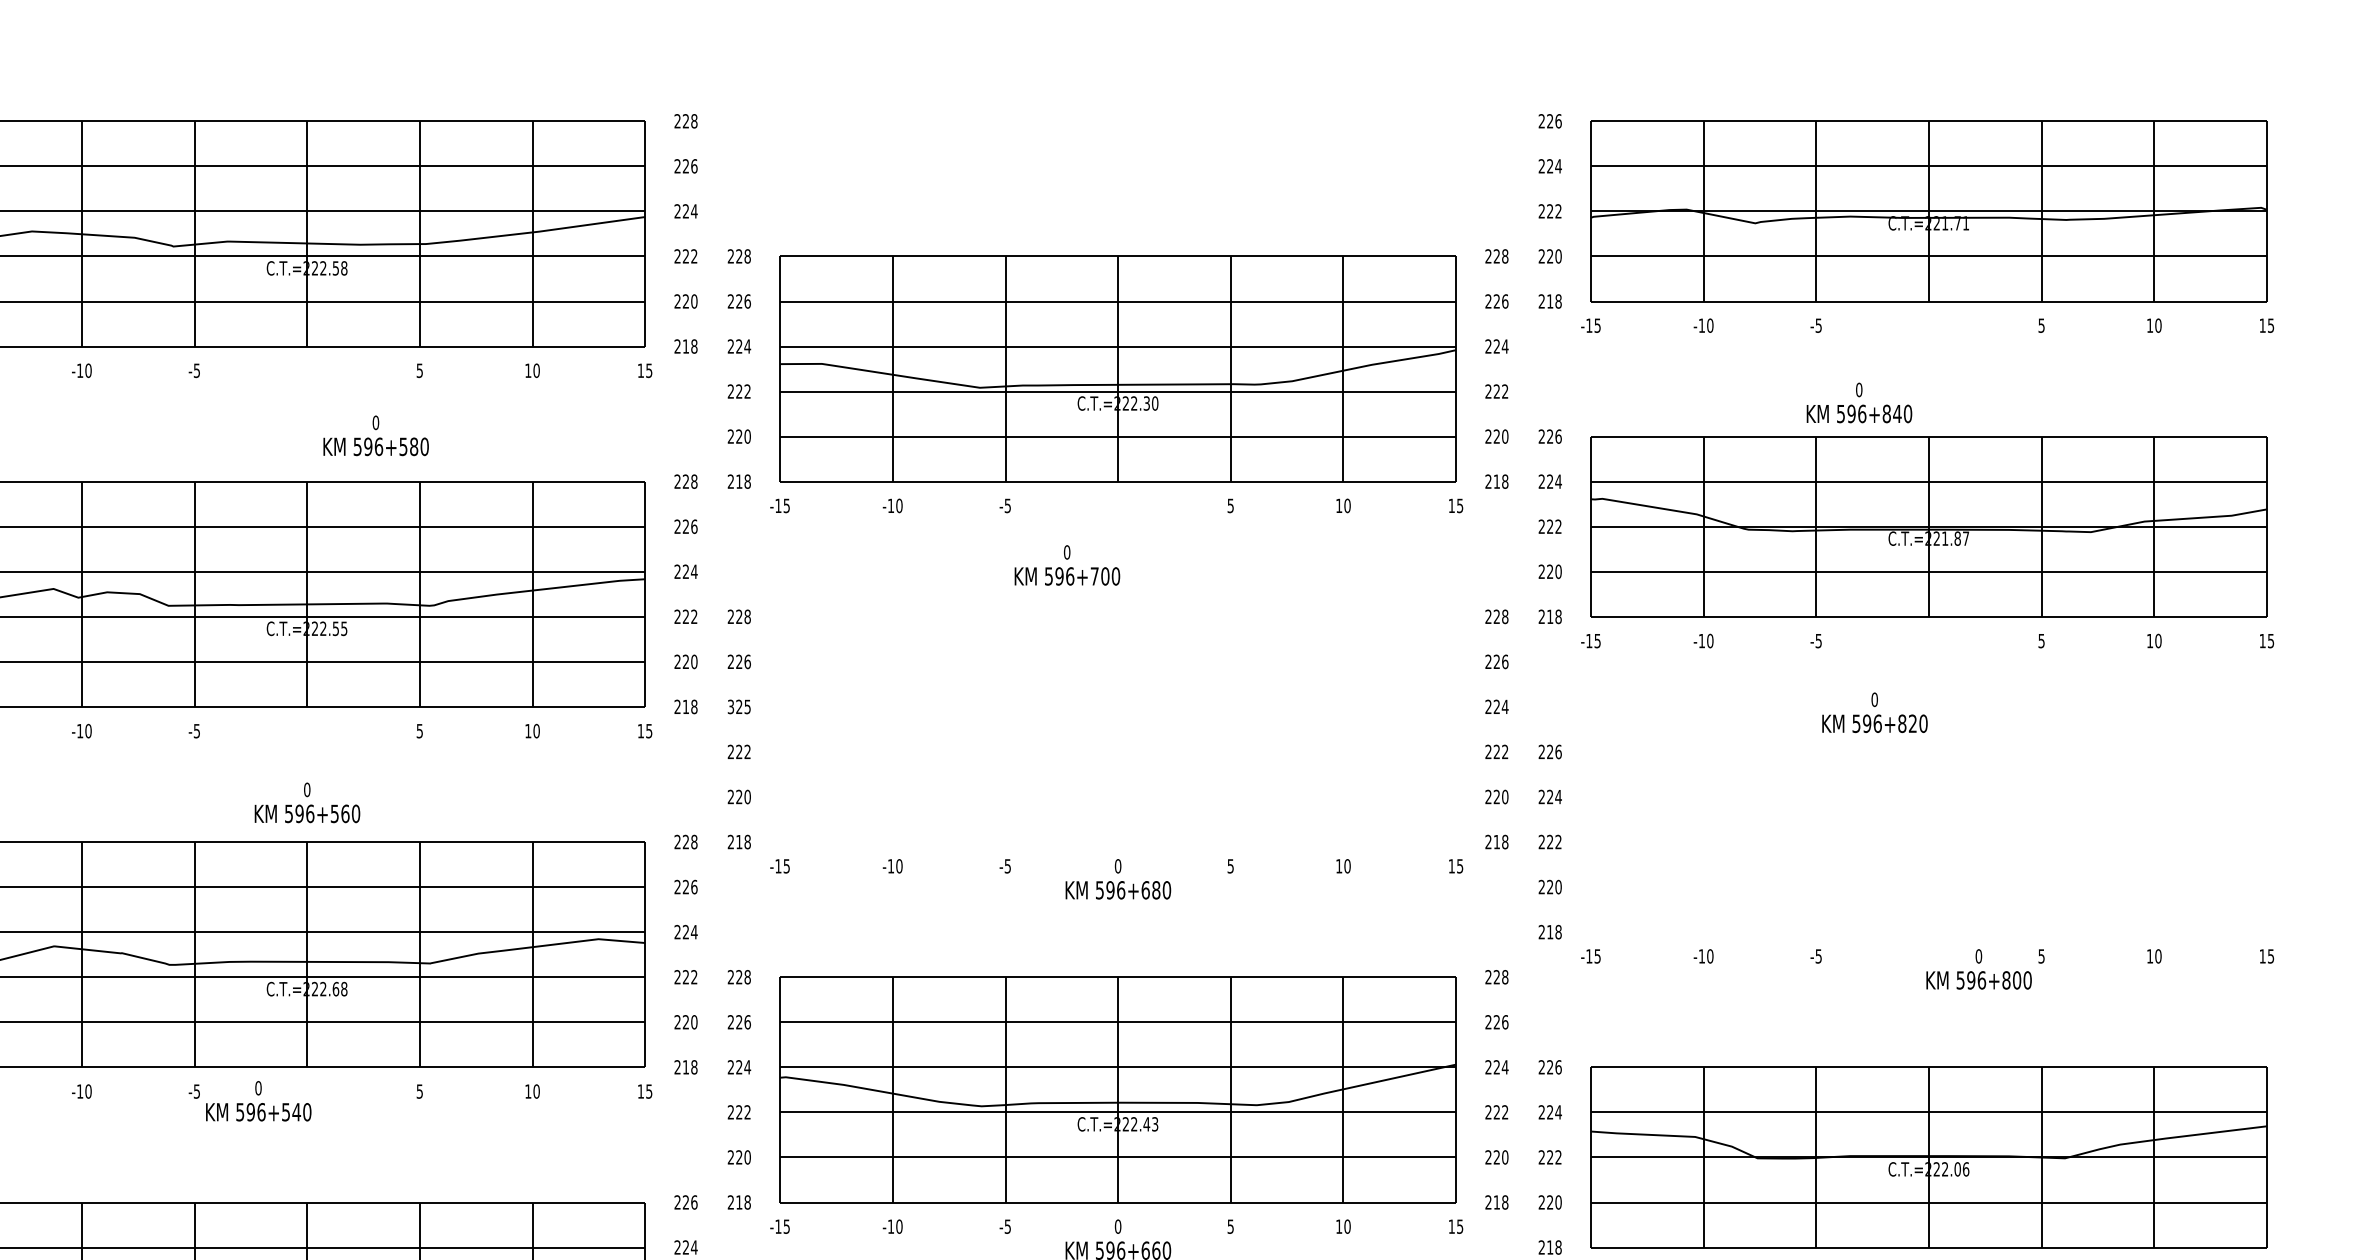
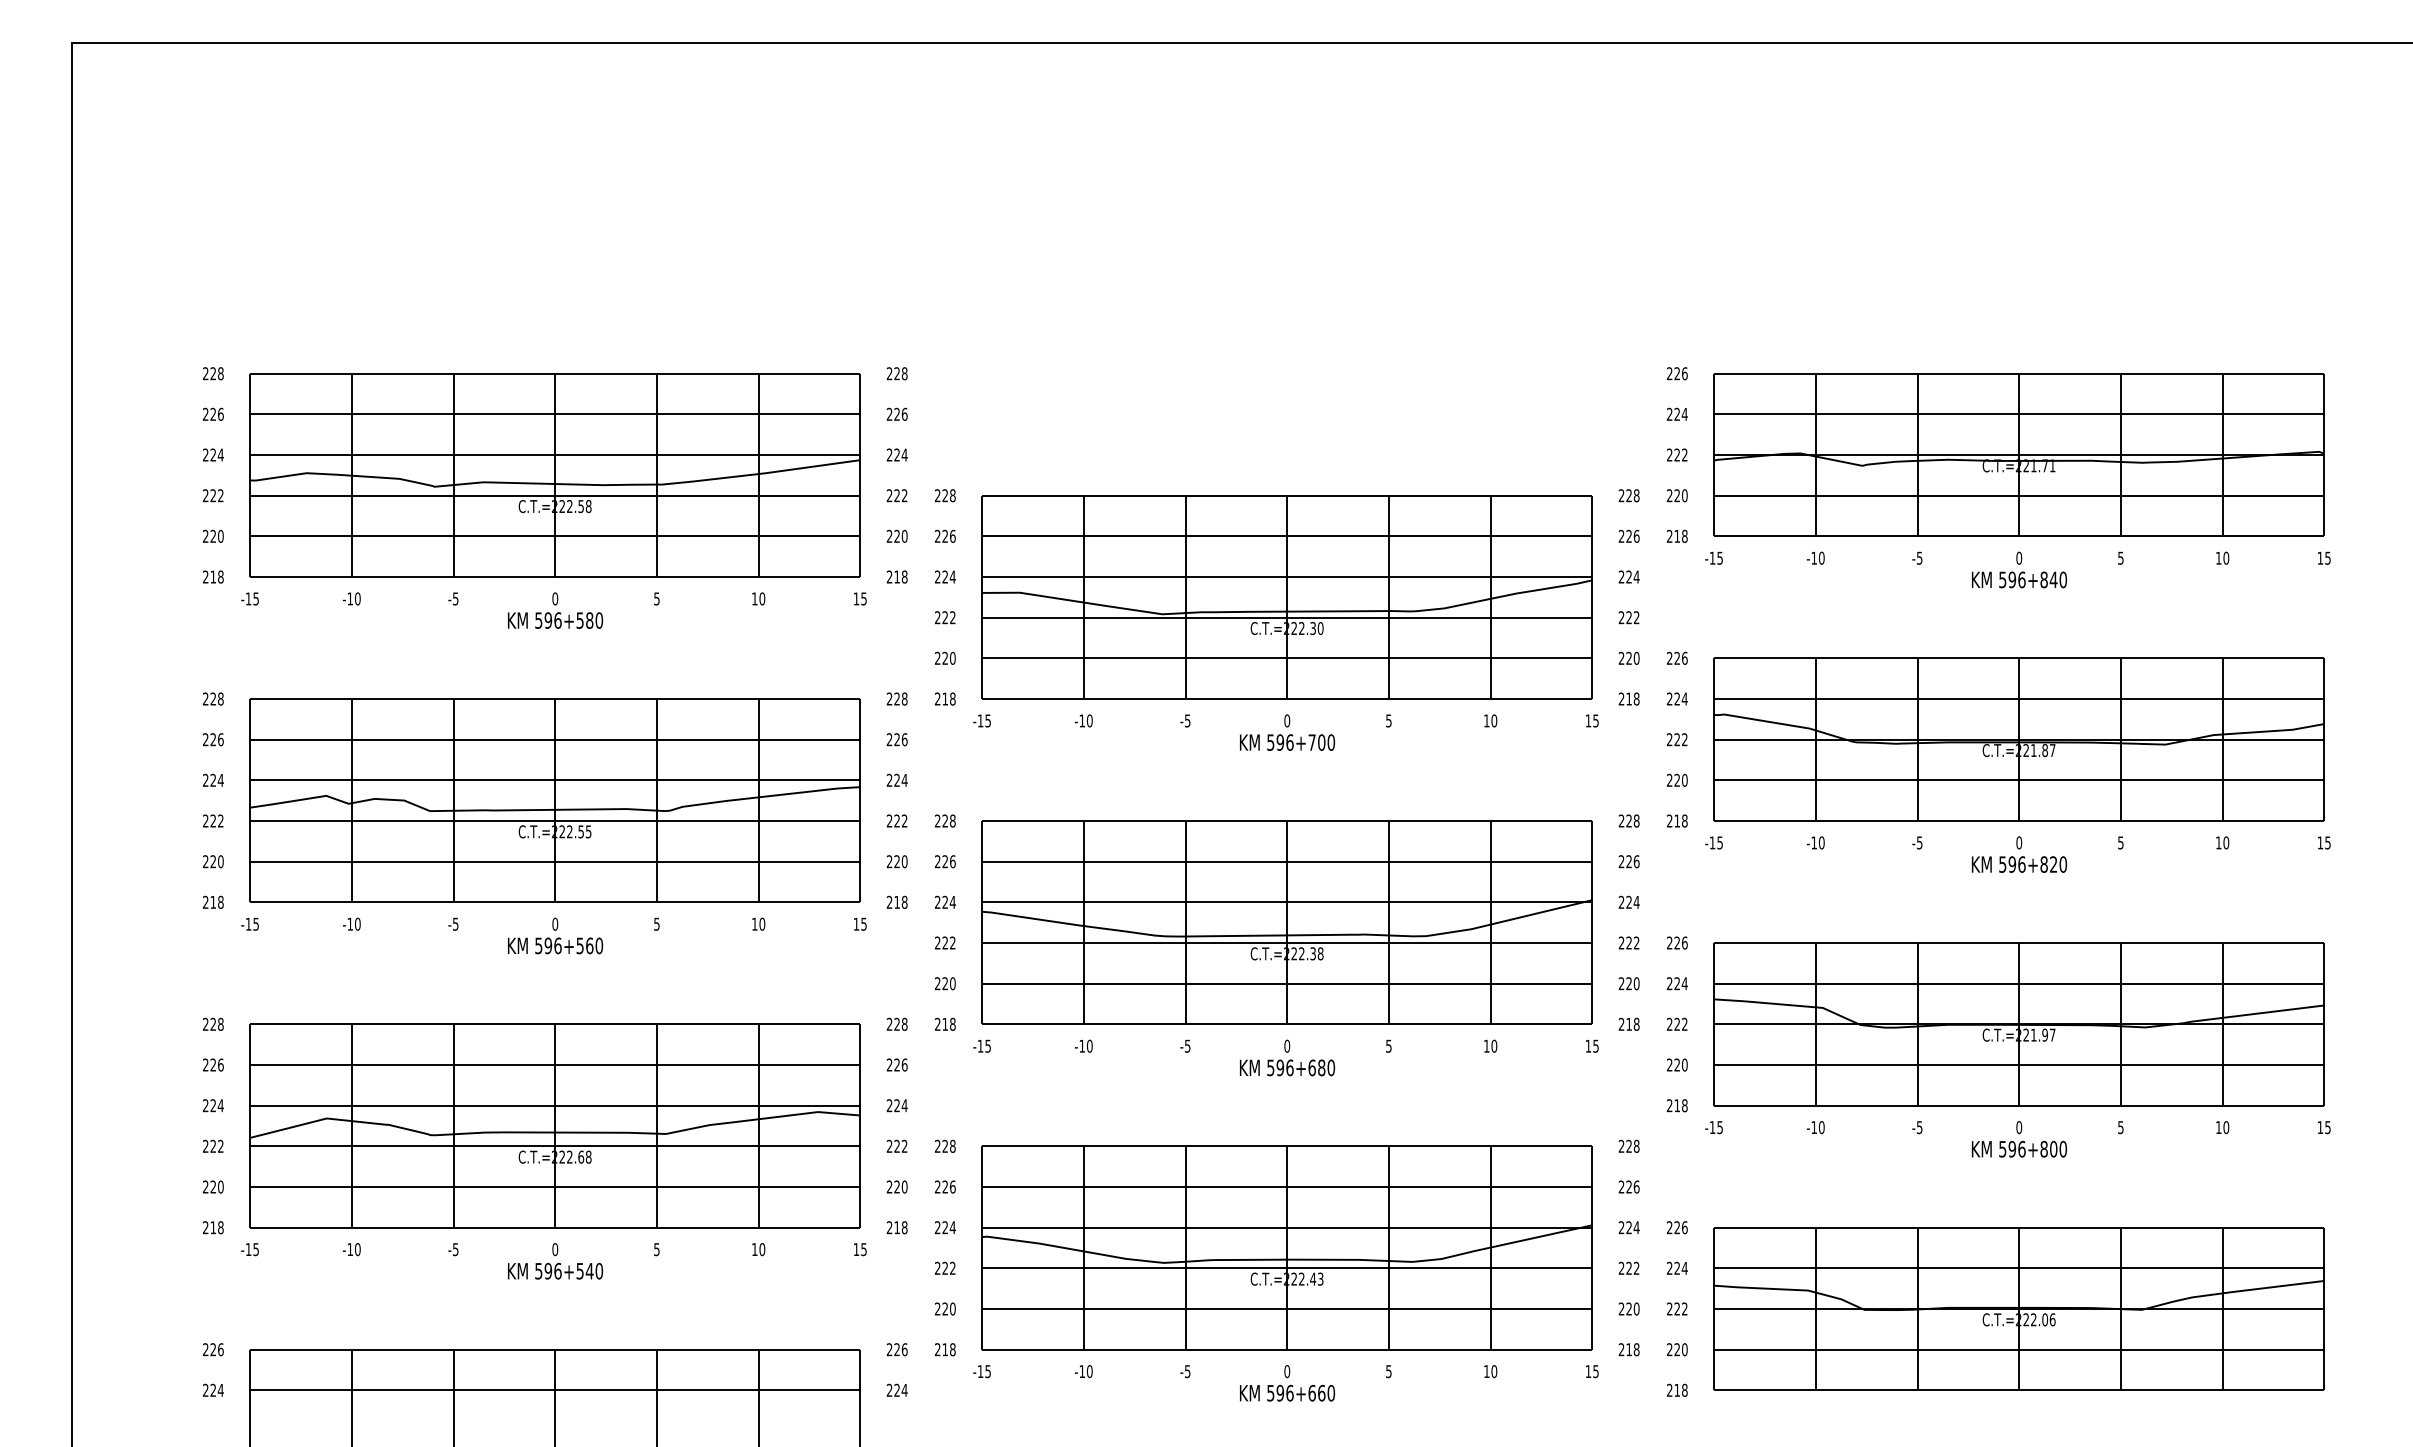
text: (1859, 402) -> (2019, 569), moved
text: (376, 435) -> (555, 610), moved
text: (1067, 565) -> (1287, 732), moved
text: (739, 707) -> (945, 902), 325 -> 224
text: (1875, 712) -> (2019, 854), moved
part: (1117, 729) -> (1286, 922), added
text: (307, 802) -> (555, 935), moved
part: (1928, 842) -> (2018, 1024), added
text: (1979, 969) -> (2019, 1139), moved
text: (258, 1101) -> (555, 1261), moved

